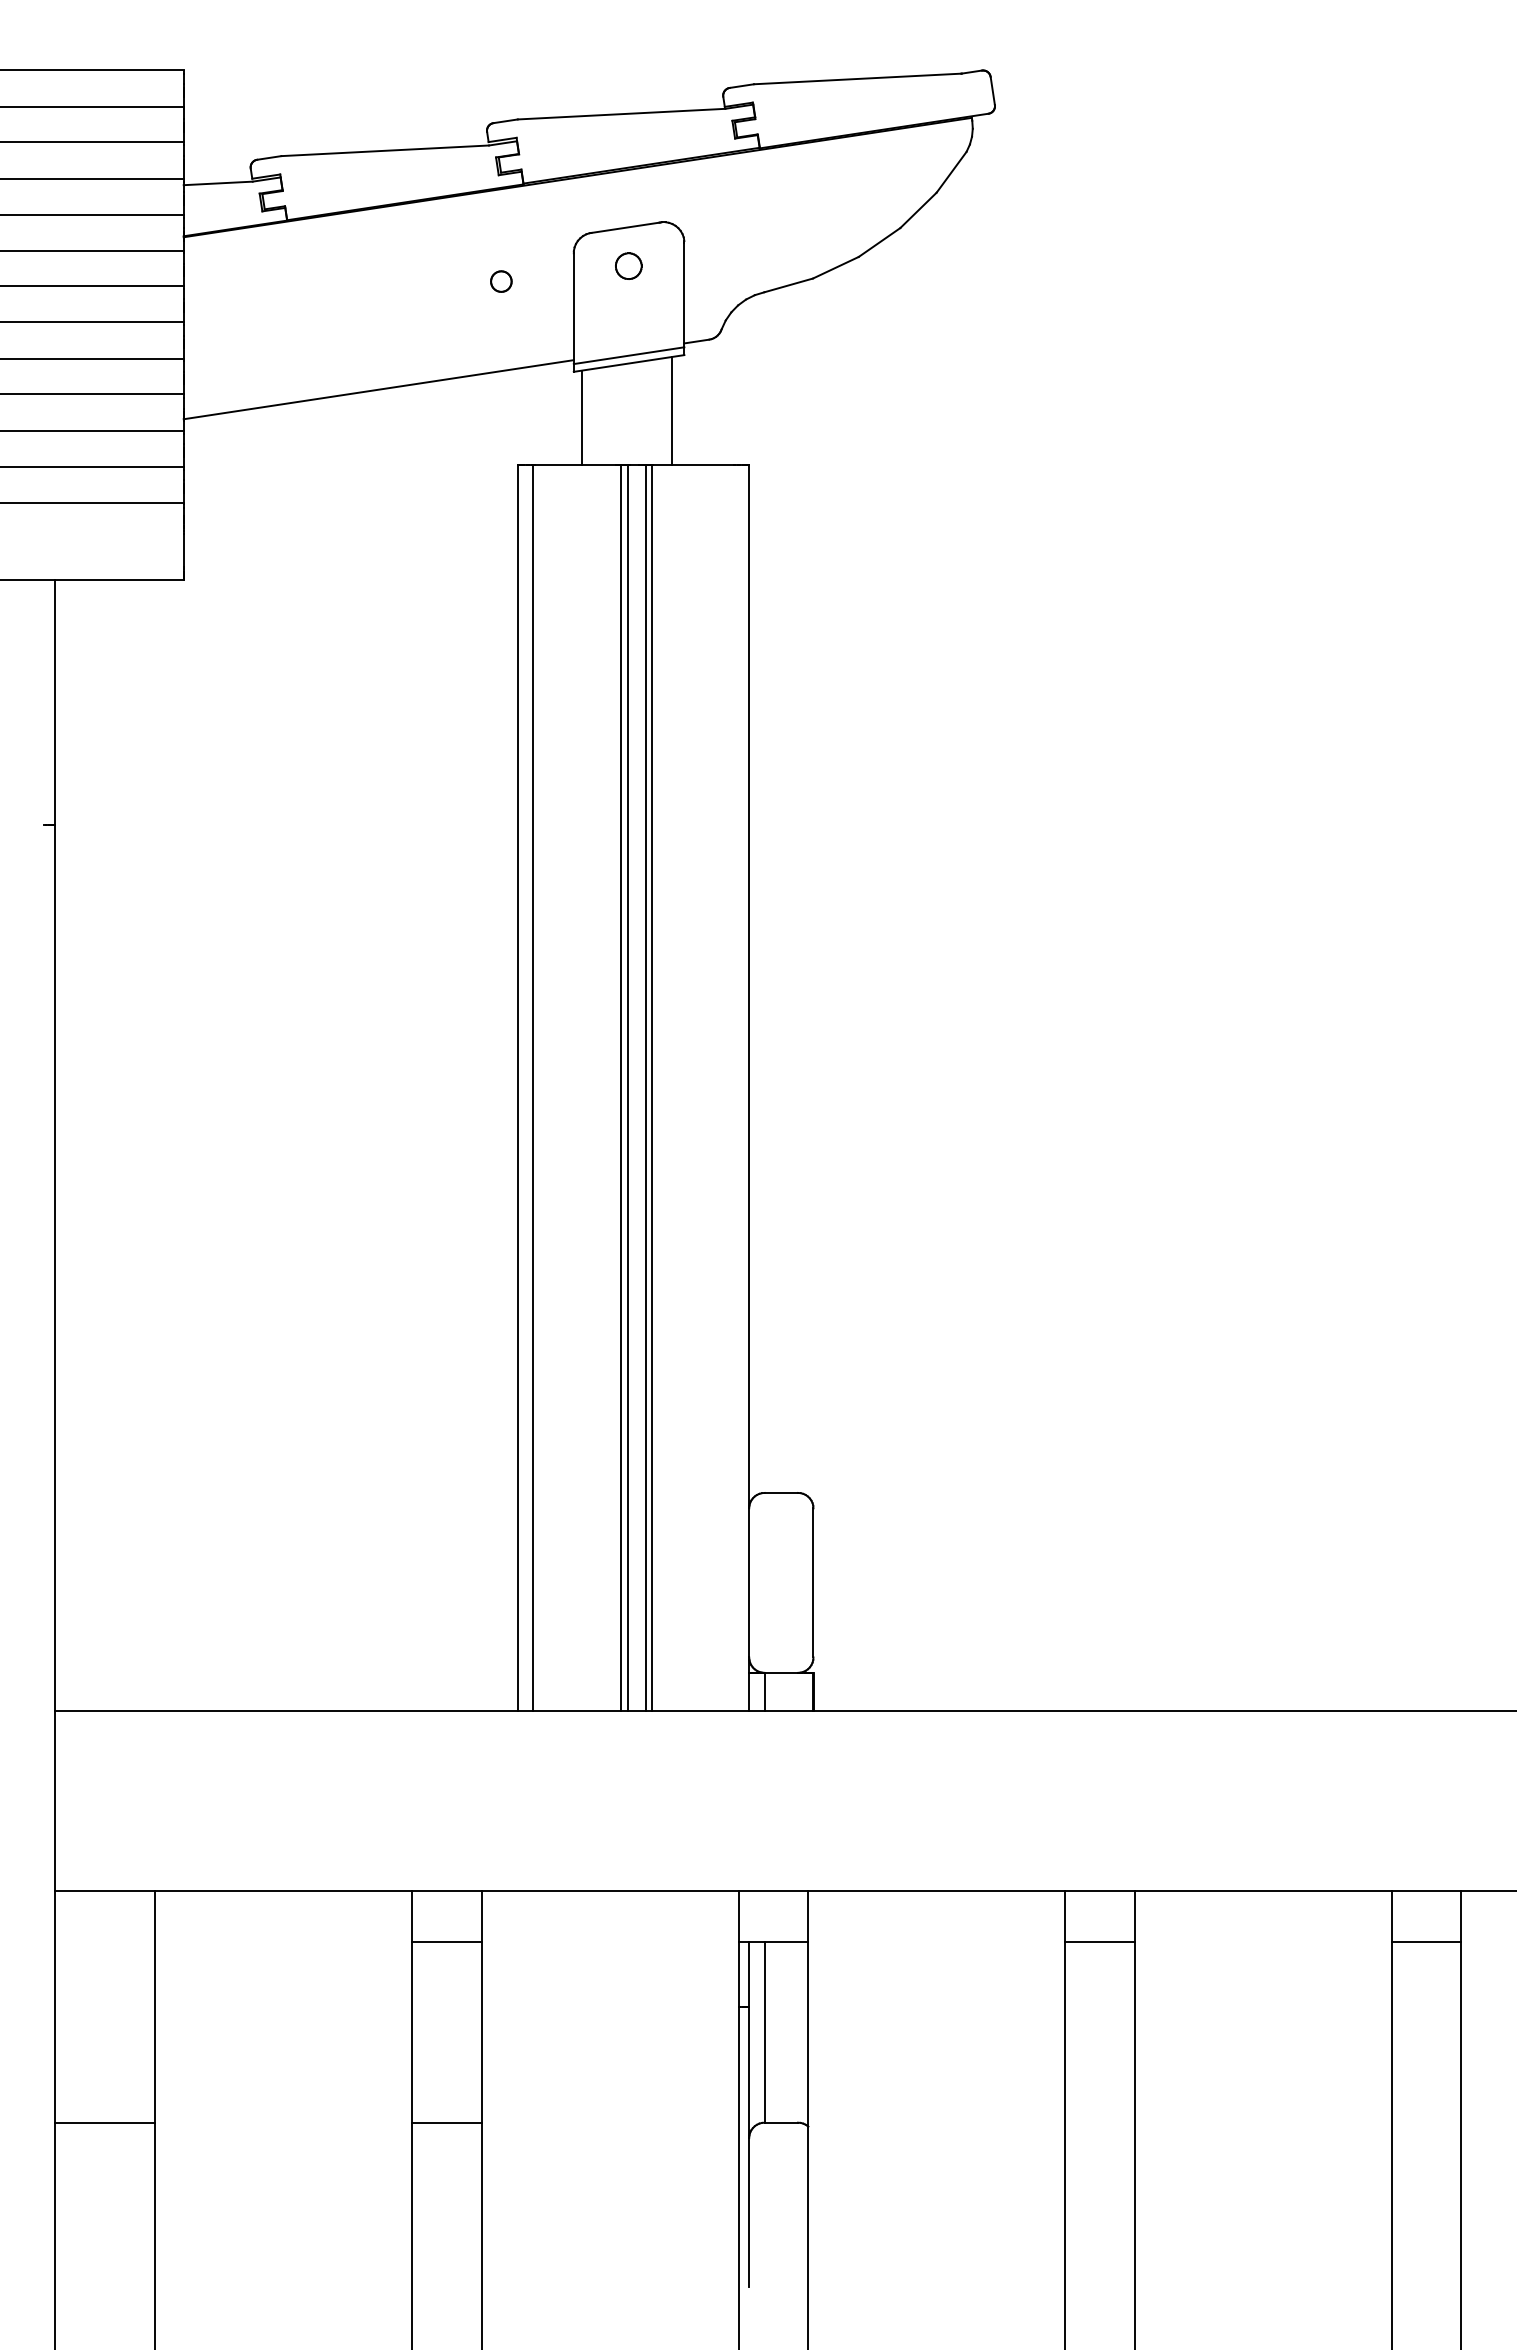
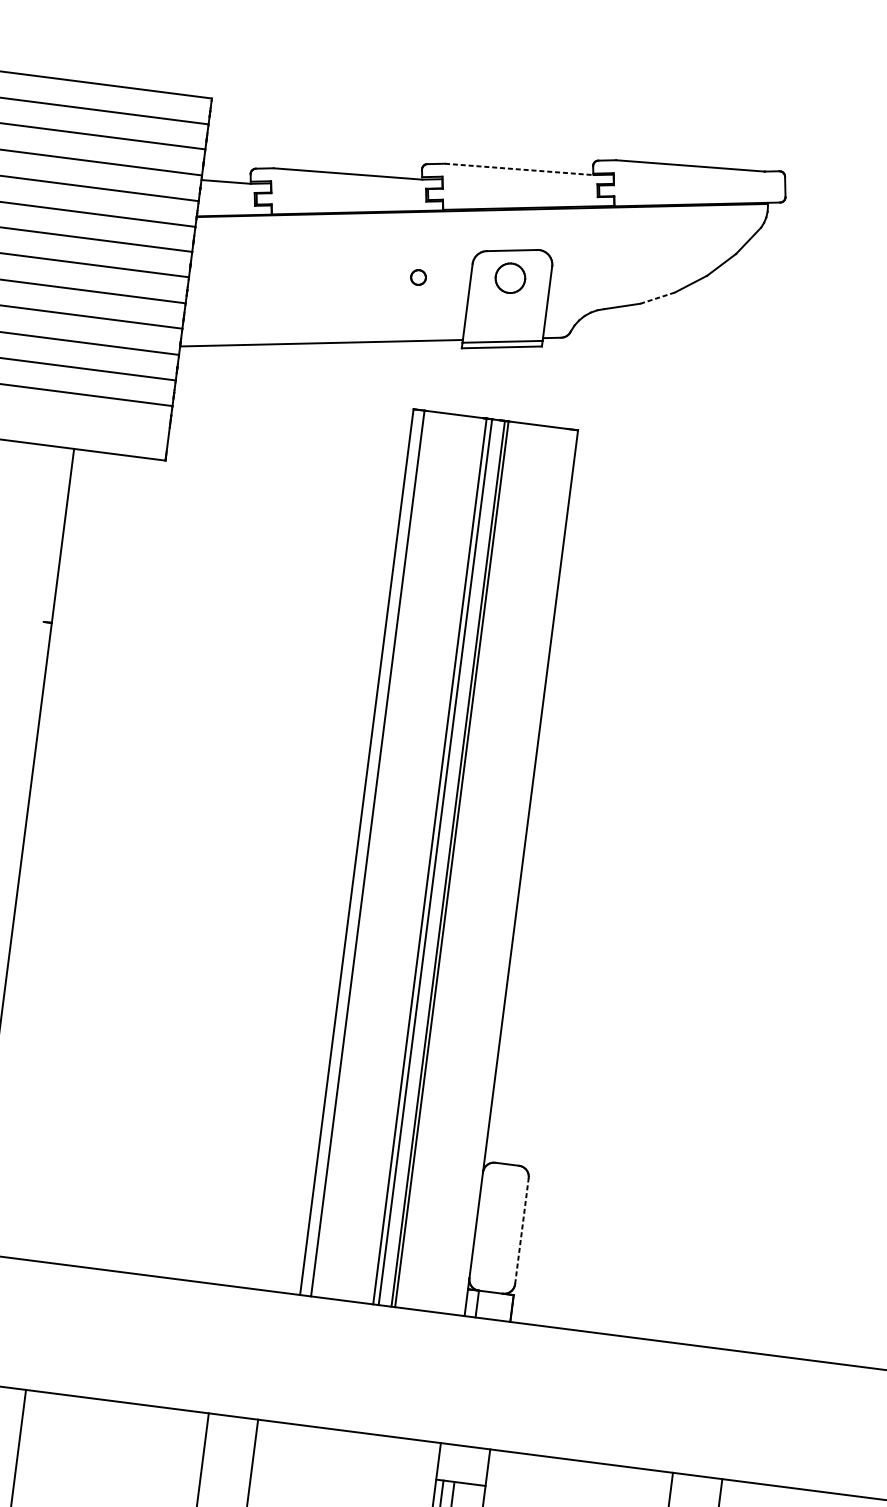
line: (621, 114) -> (519, 169), solid -> dashed
part: (628, 265) -> (510, 277), size x1.6
line: (835, 267) -> (657, 297), solid -> dashed
line: (671, 410) -> (527, 384), removed
line: (581, 417) -> (463, 381), removed
line: (813, 1582) -> (521, 1230), solid -> dashed
line: (446, 1941) -> (228, 1452), removed

